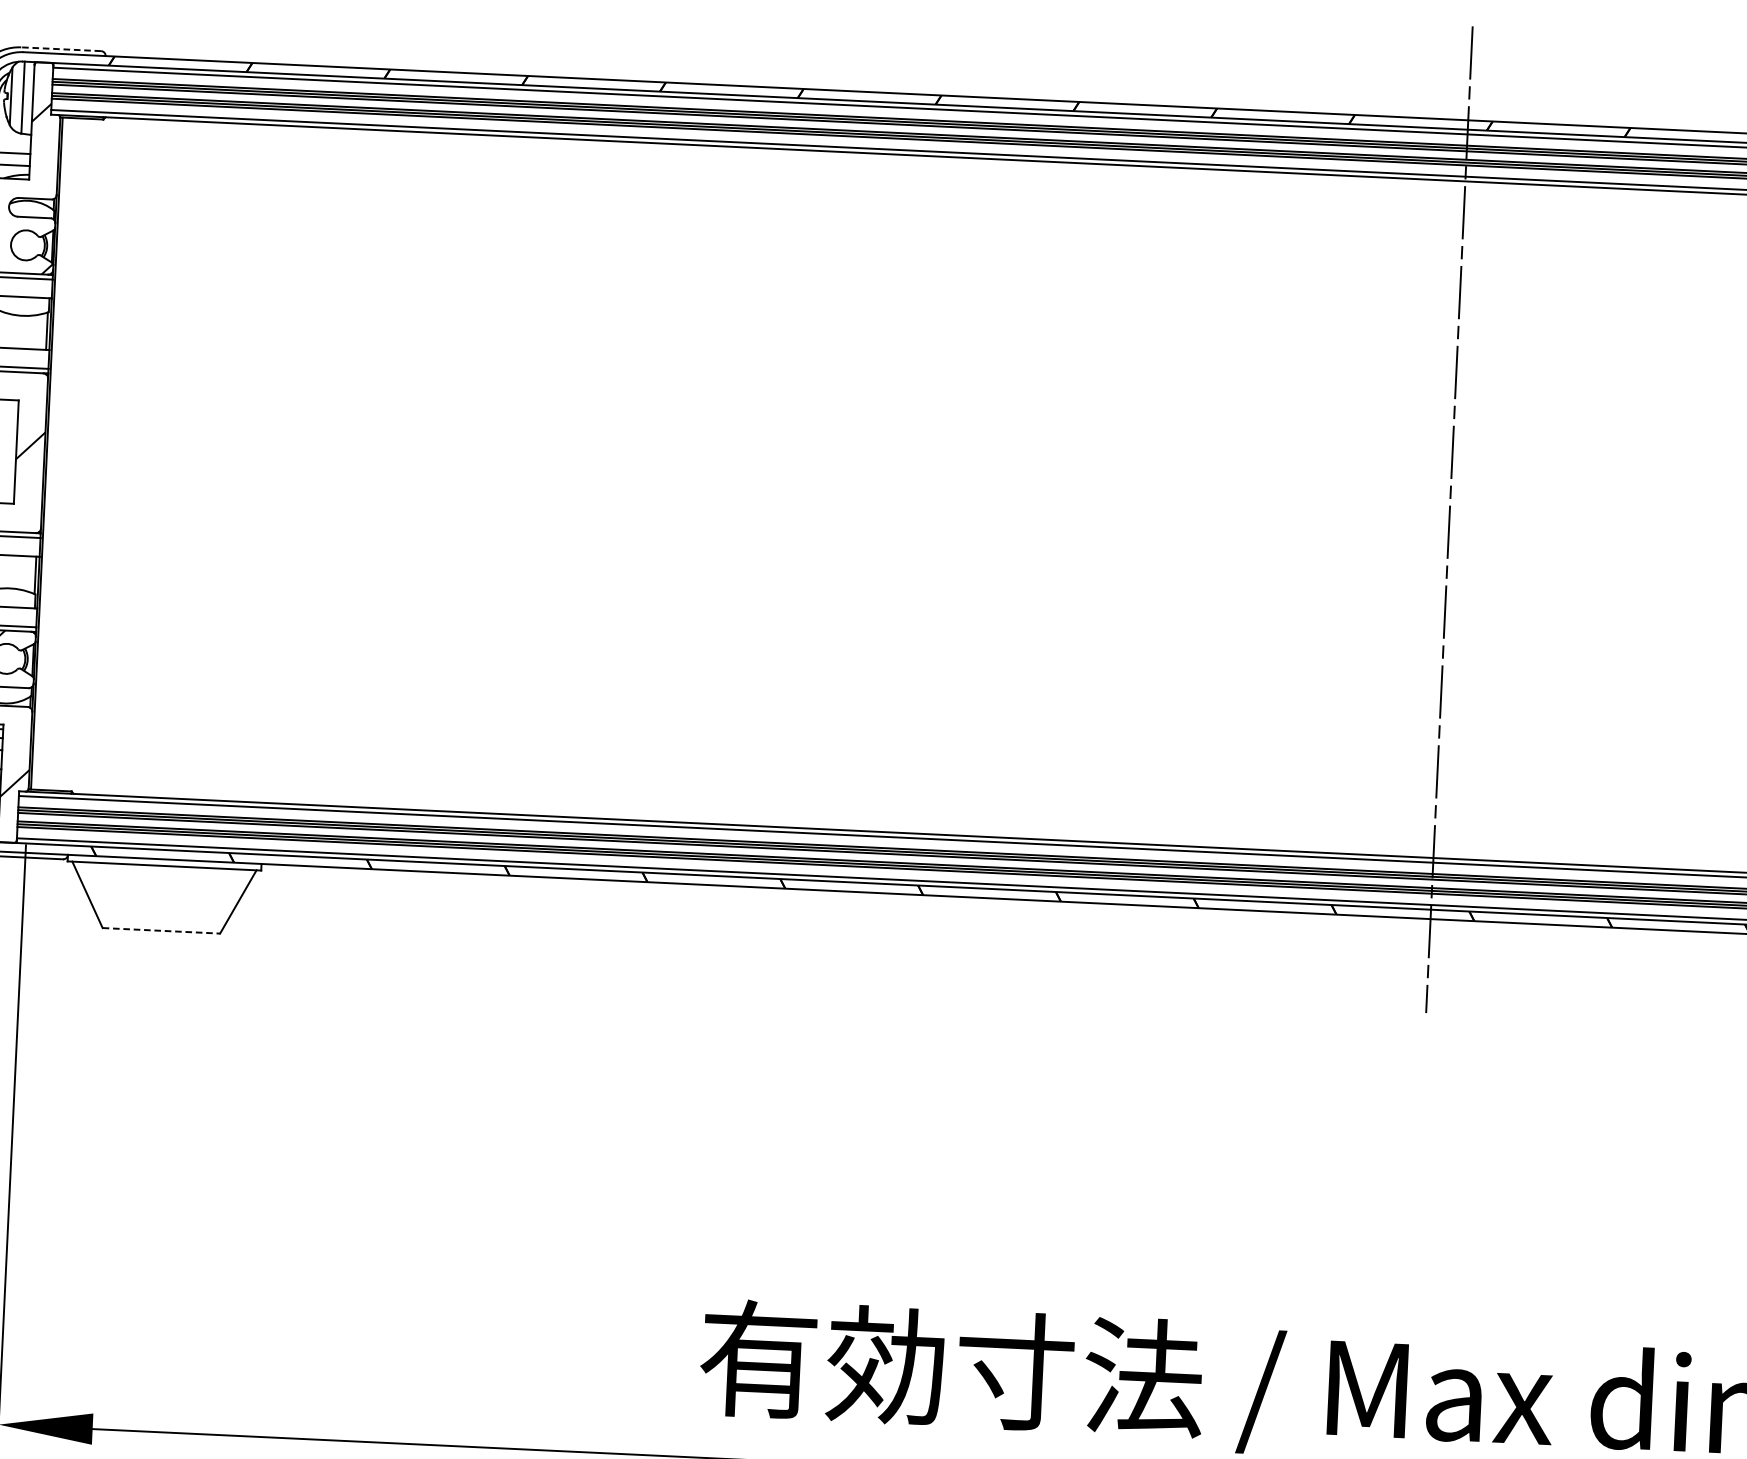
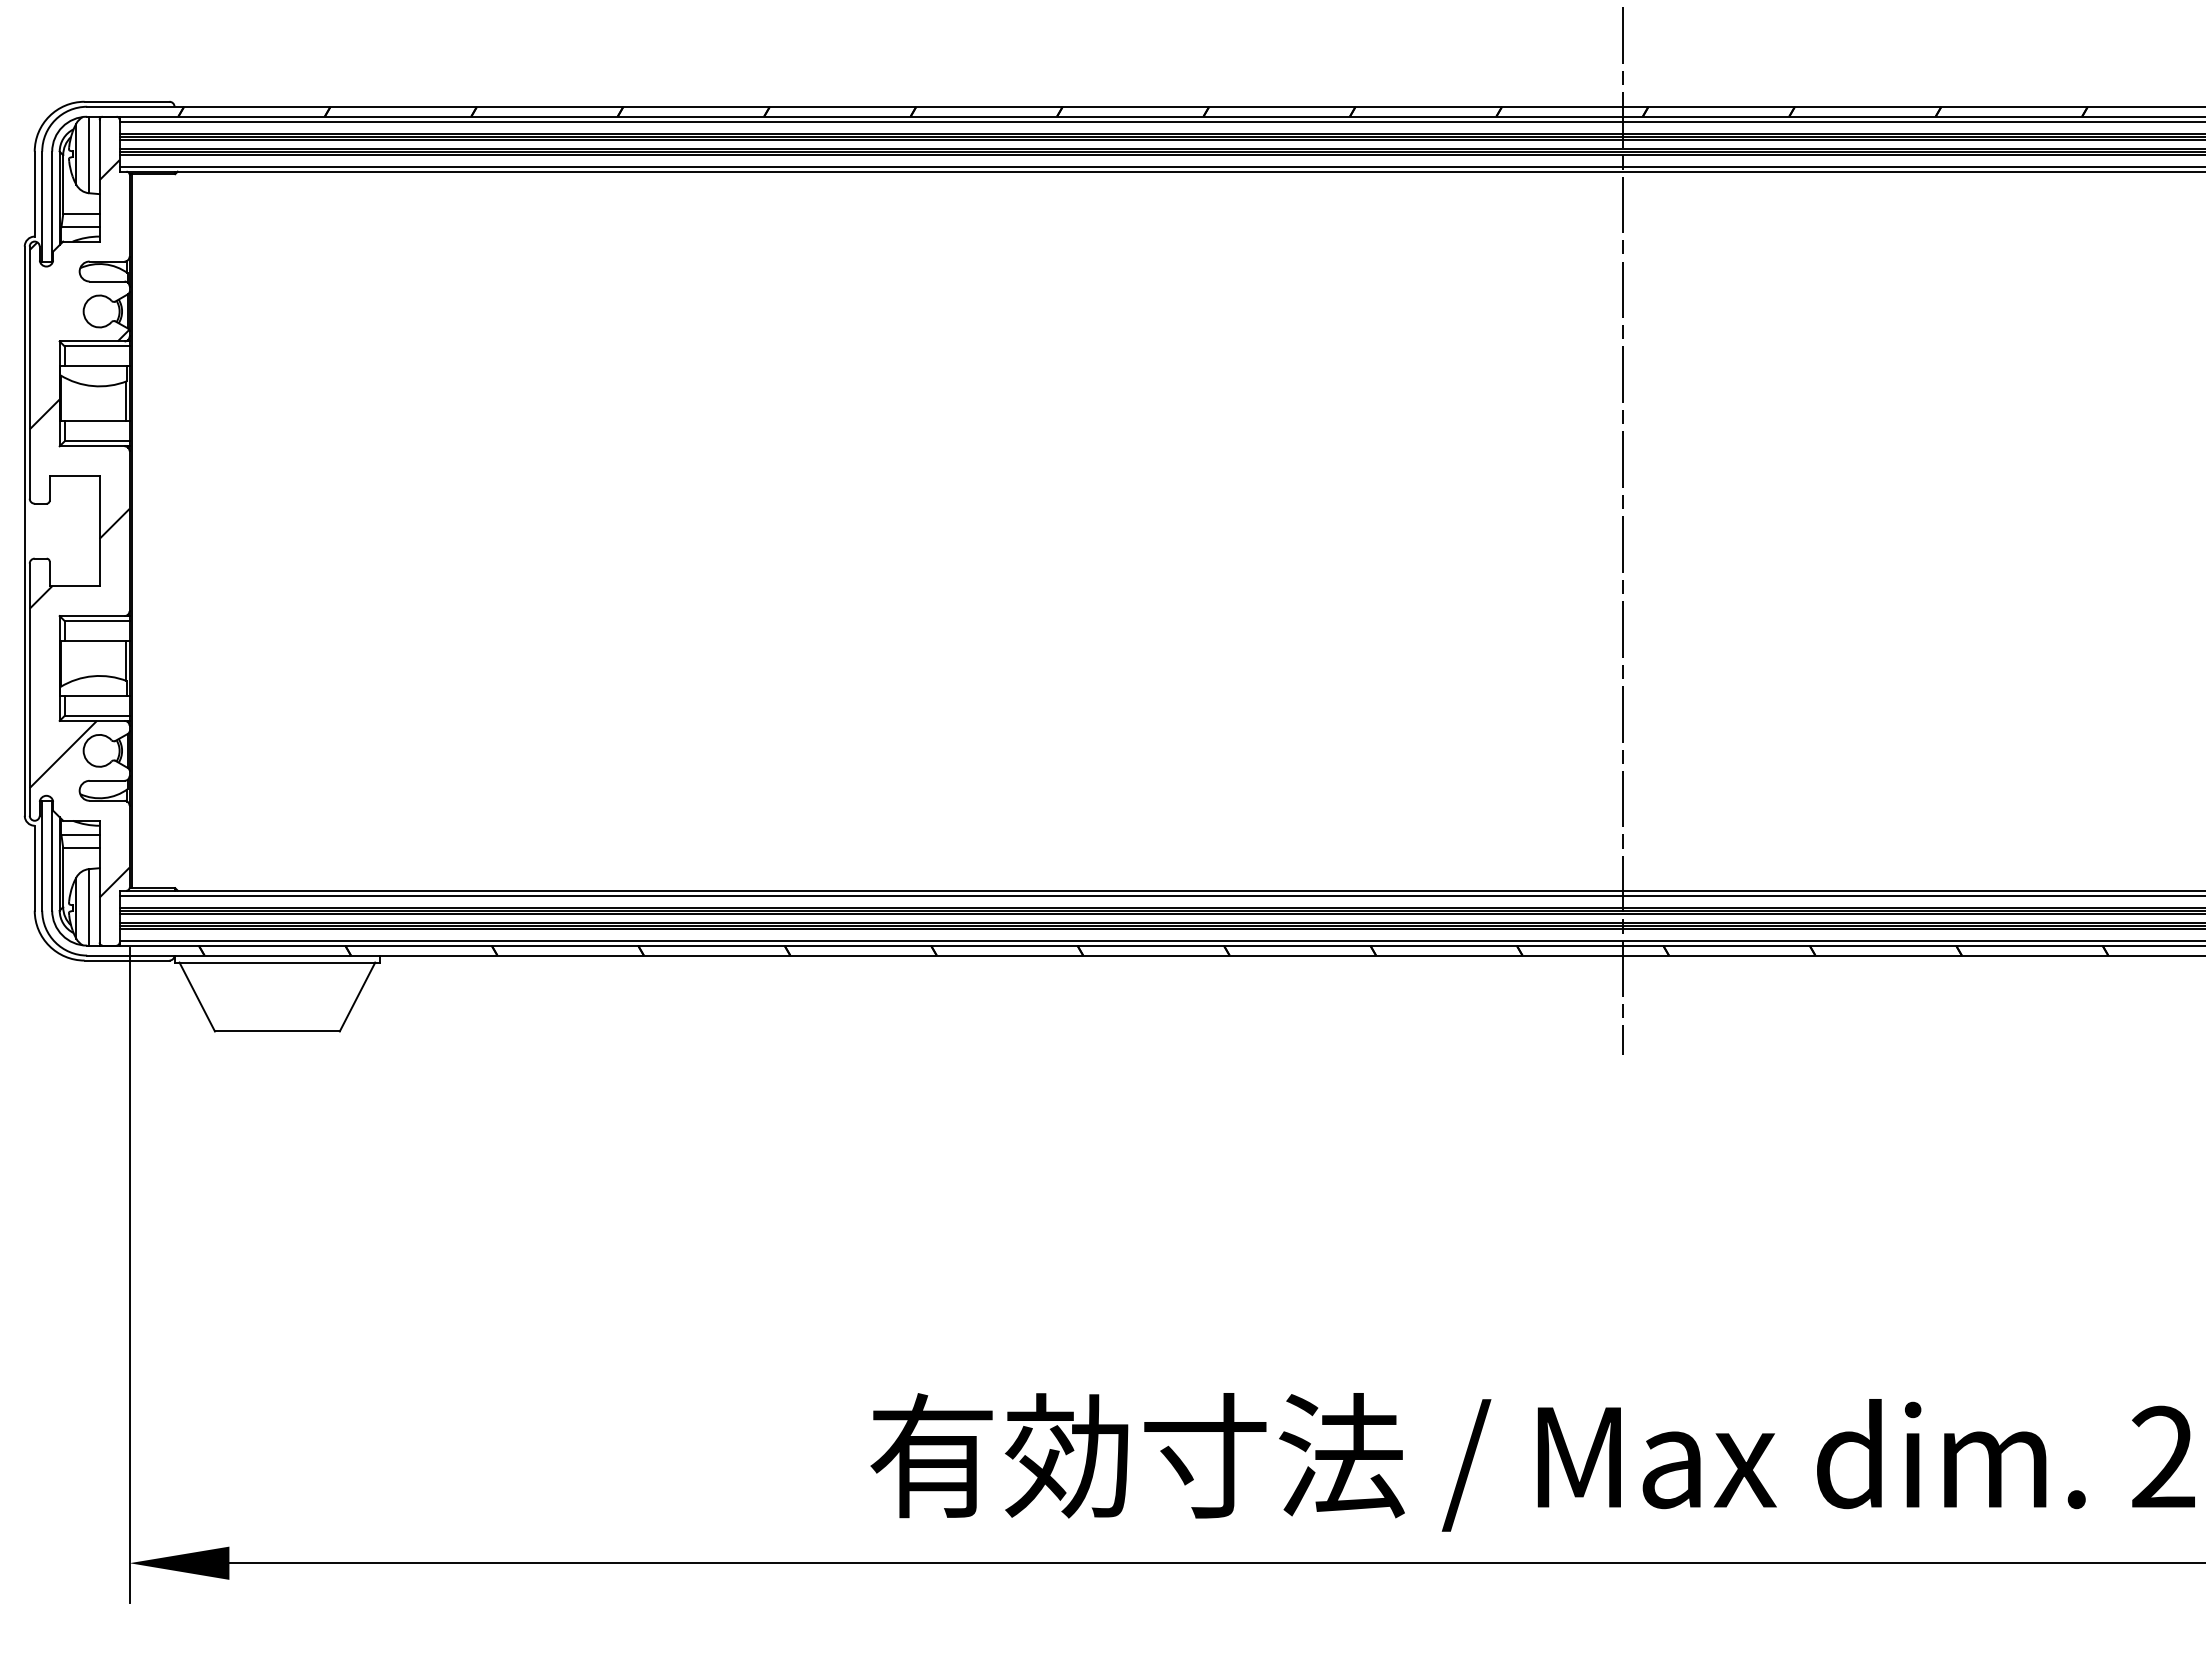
line: (60, 48) -> (126, 101), dashed -> solid
line: (161, 930) -> (277, 1031), dashed -> solid

